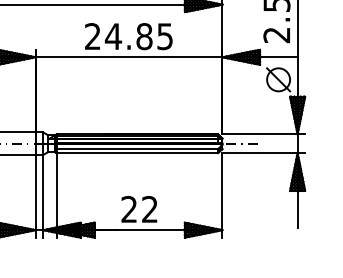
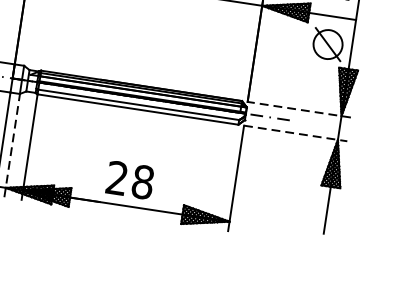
line: (263, 134) -> (298, 109), solid -> dashed
line: (264, 153) -> (296, 133), solid -> dashed
line: (43, 195) -> (12, 144), solid -> dashed
text: (150, 209) -> (143, 182), 22 -> 28

